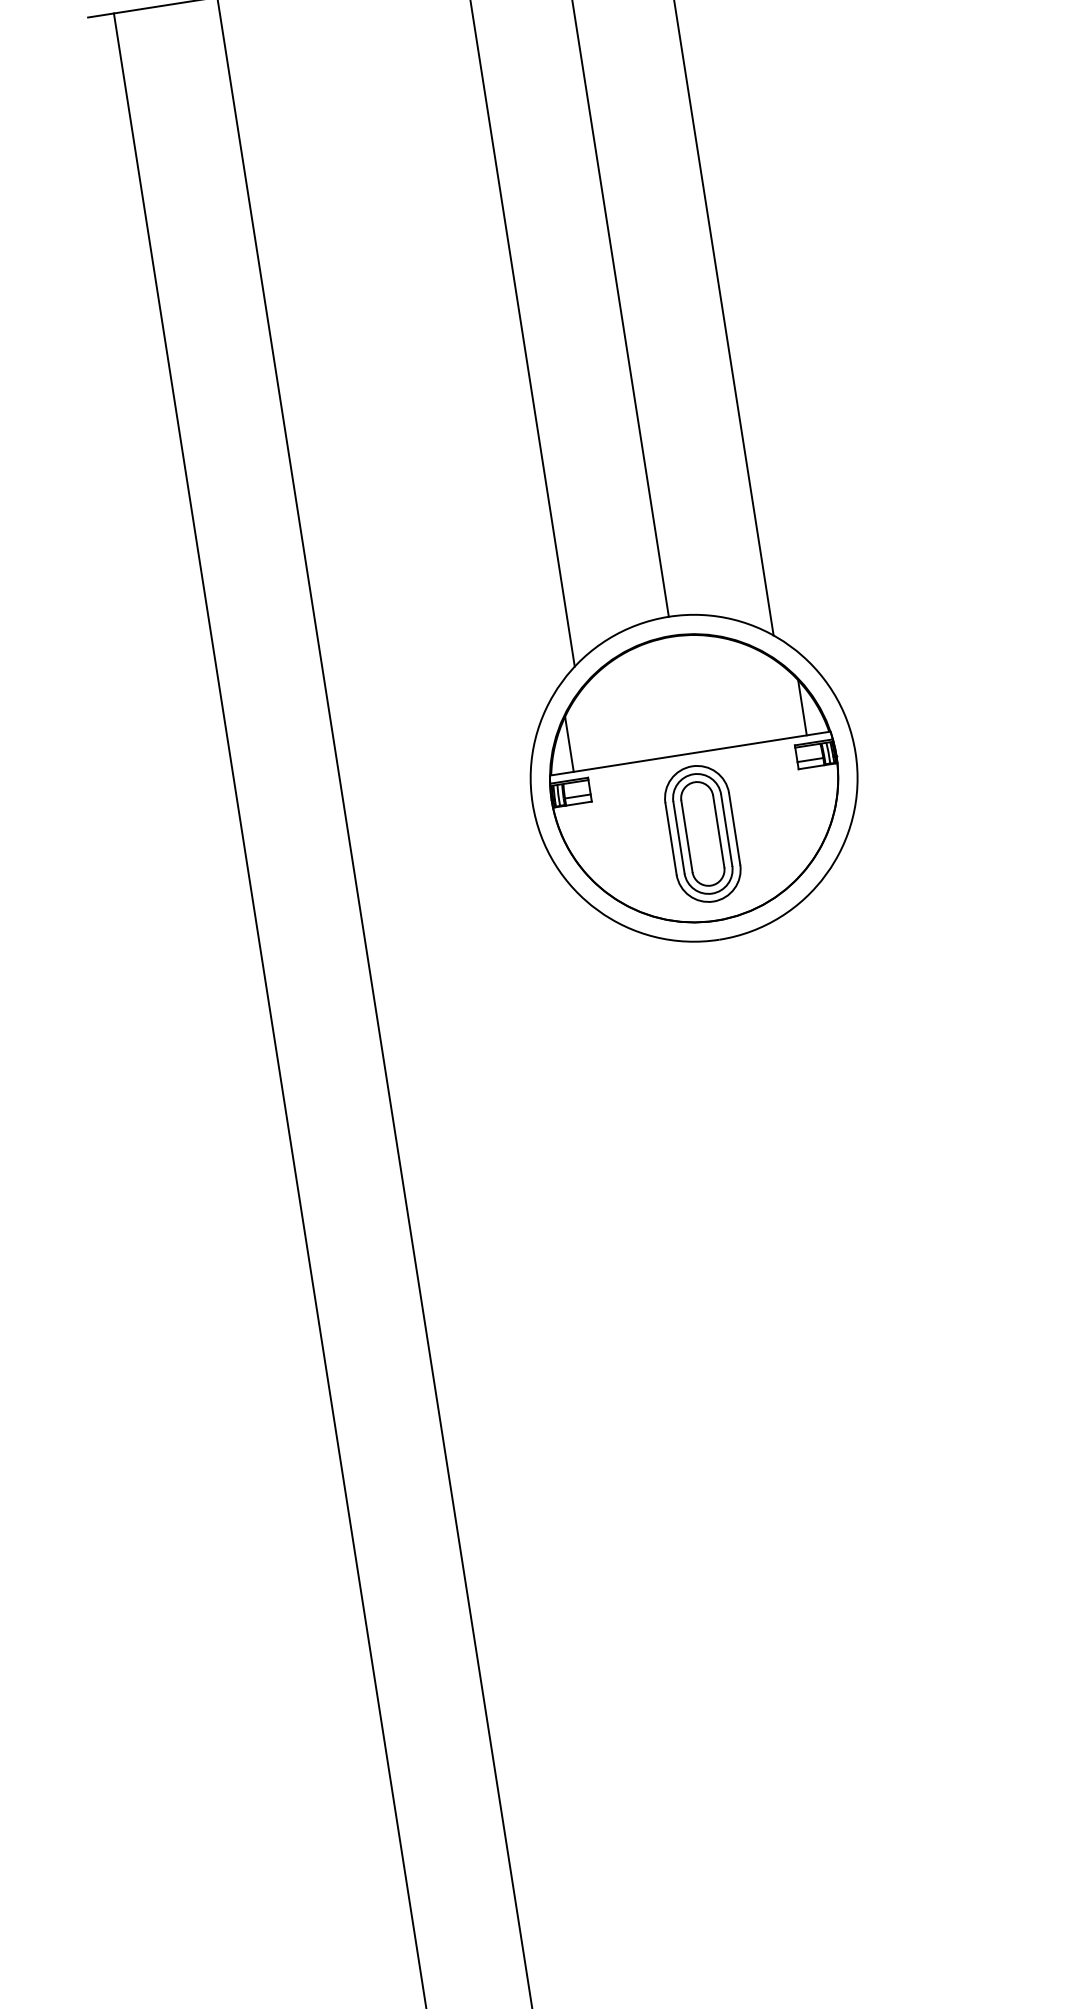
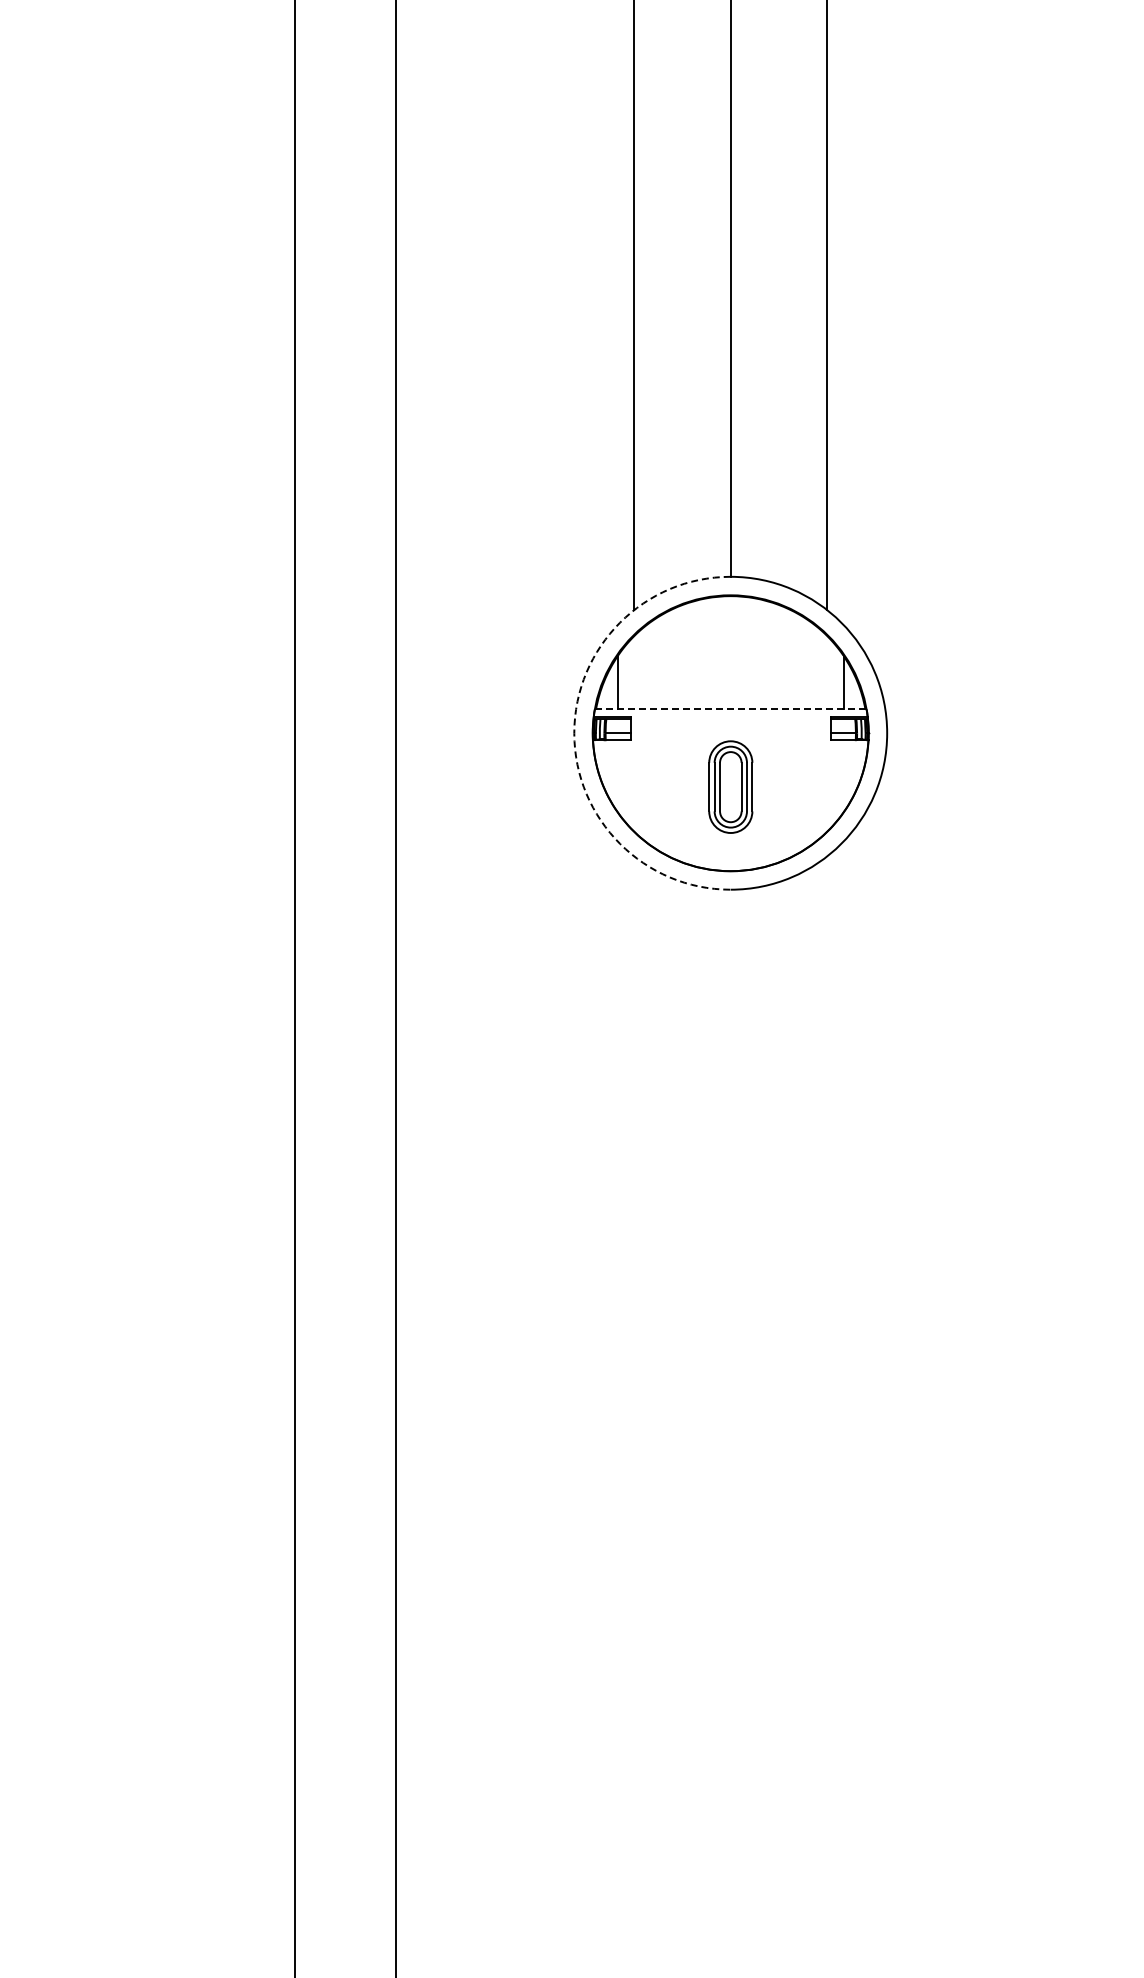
line: (690, 753) -> (730, 709), solid -> dashed
arc: (532, 803) -> (574, 733), solid -> dashed
part: (702, 833) -> (730, 786), size x0.7

